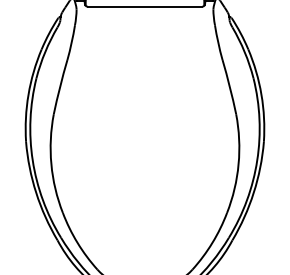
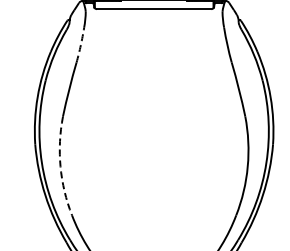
arc: (71, 42) -> (80, 44), solid -> dashed
arc: (51, 164) -> (60, 166), solid -> dashed

